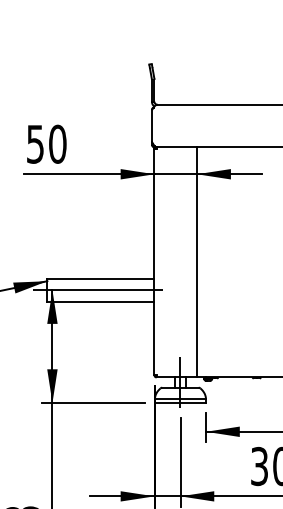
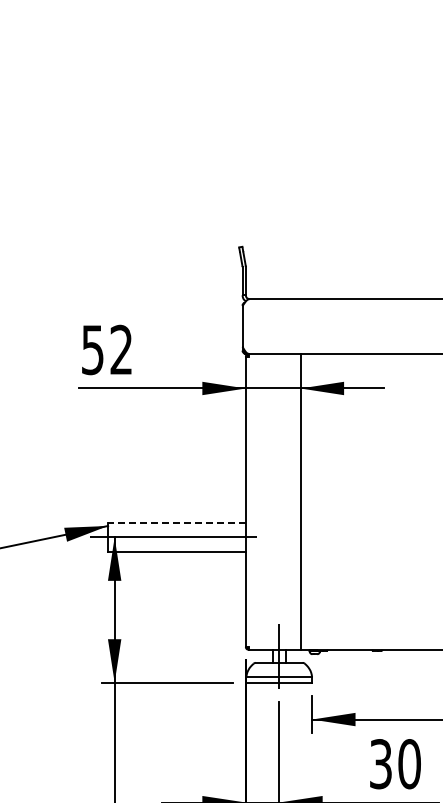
text: (57, 143) -> (121, 349), 50 -> 52
line: (100, 278) -> (176, 522), solid -> dashed

